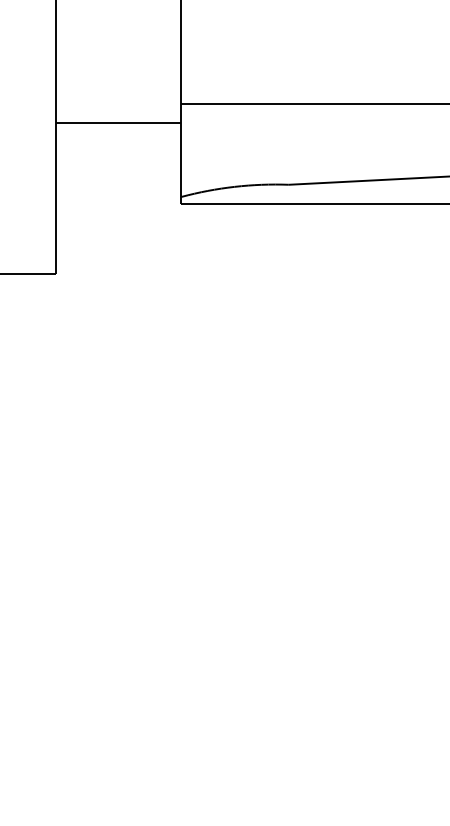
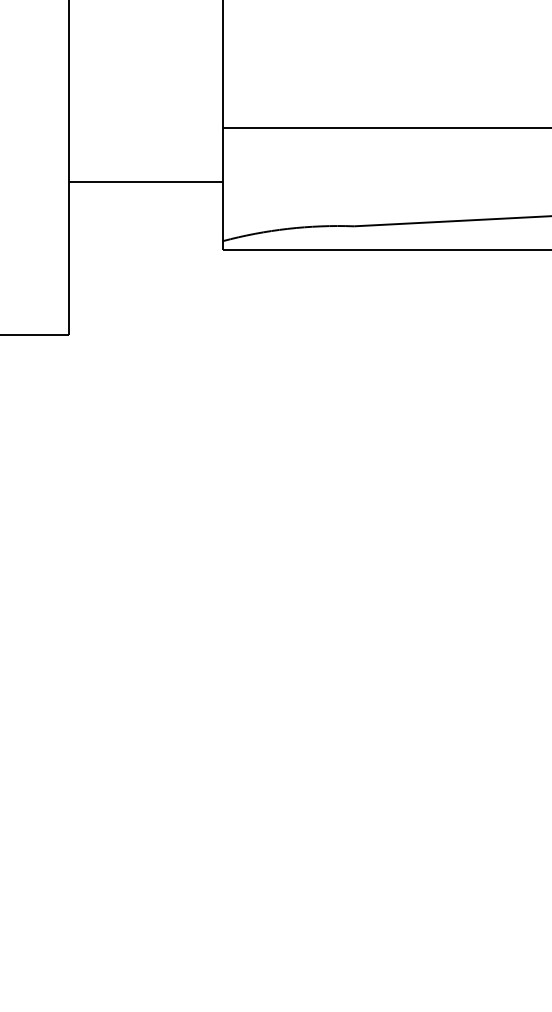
line: (118, 122) -> (145, 181), moved

